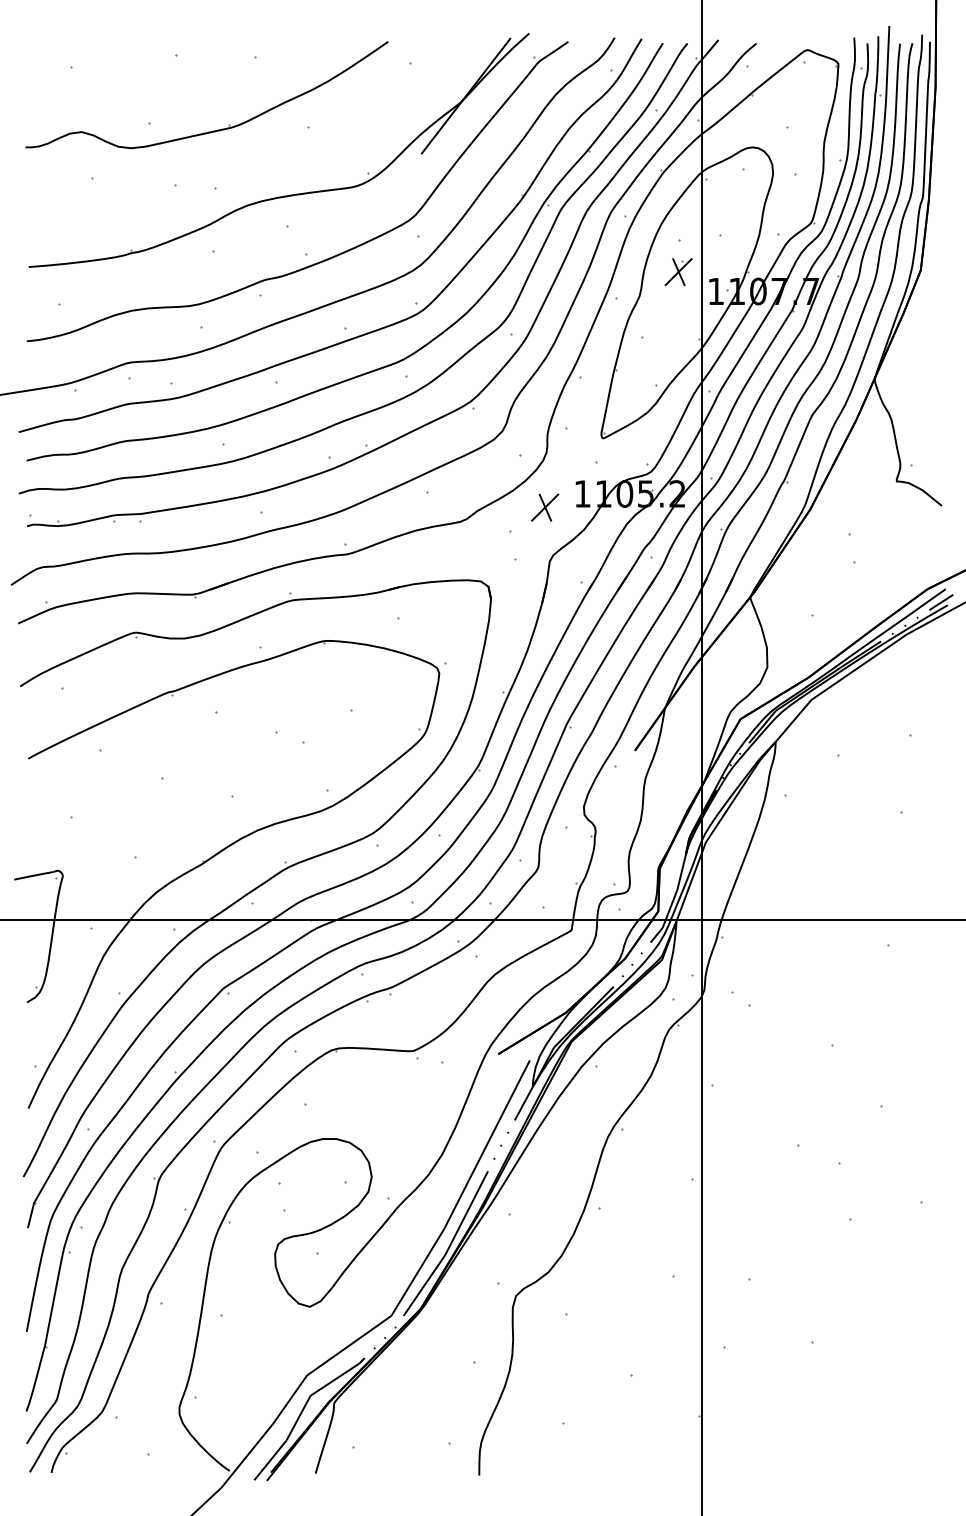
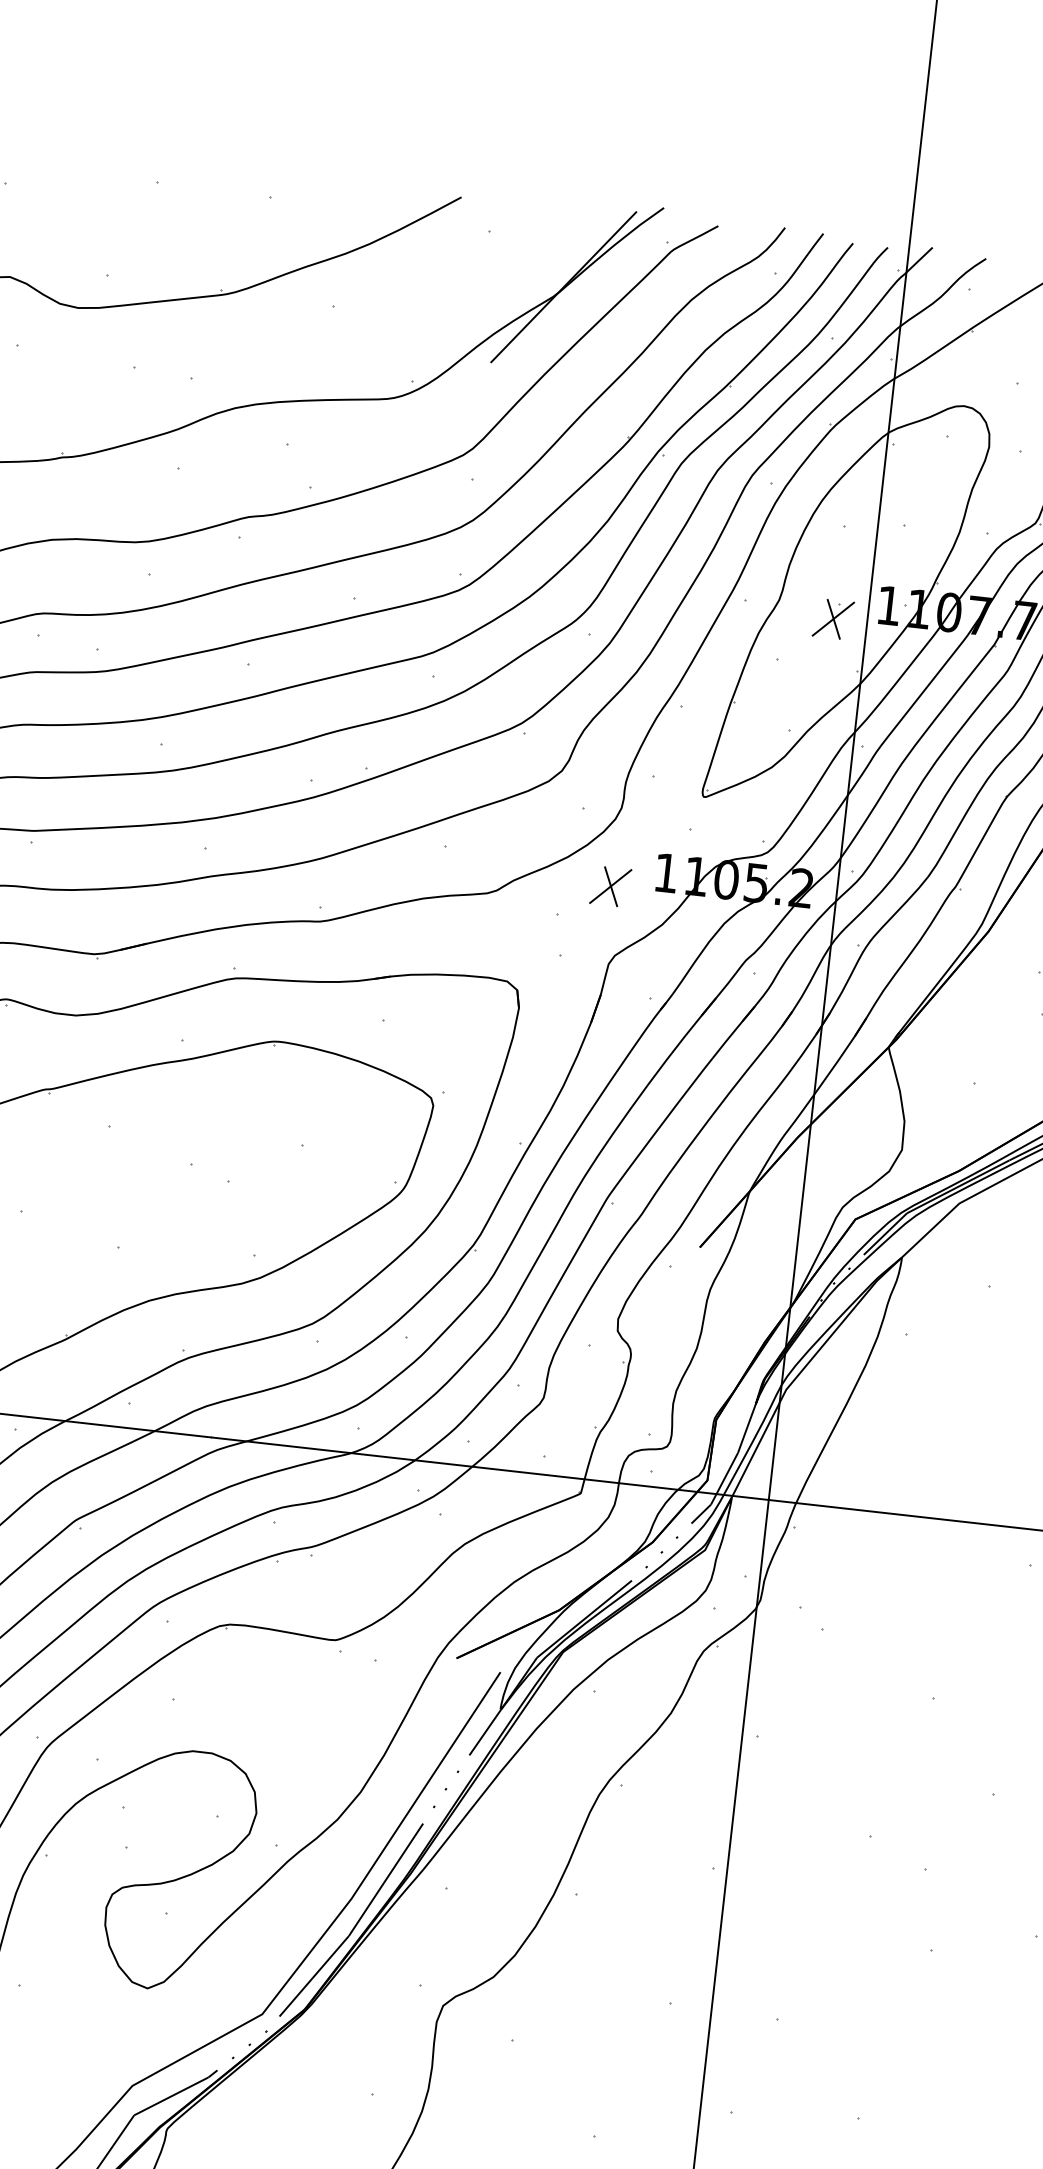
part: (678, 272) -> (833, 619), moved

